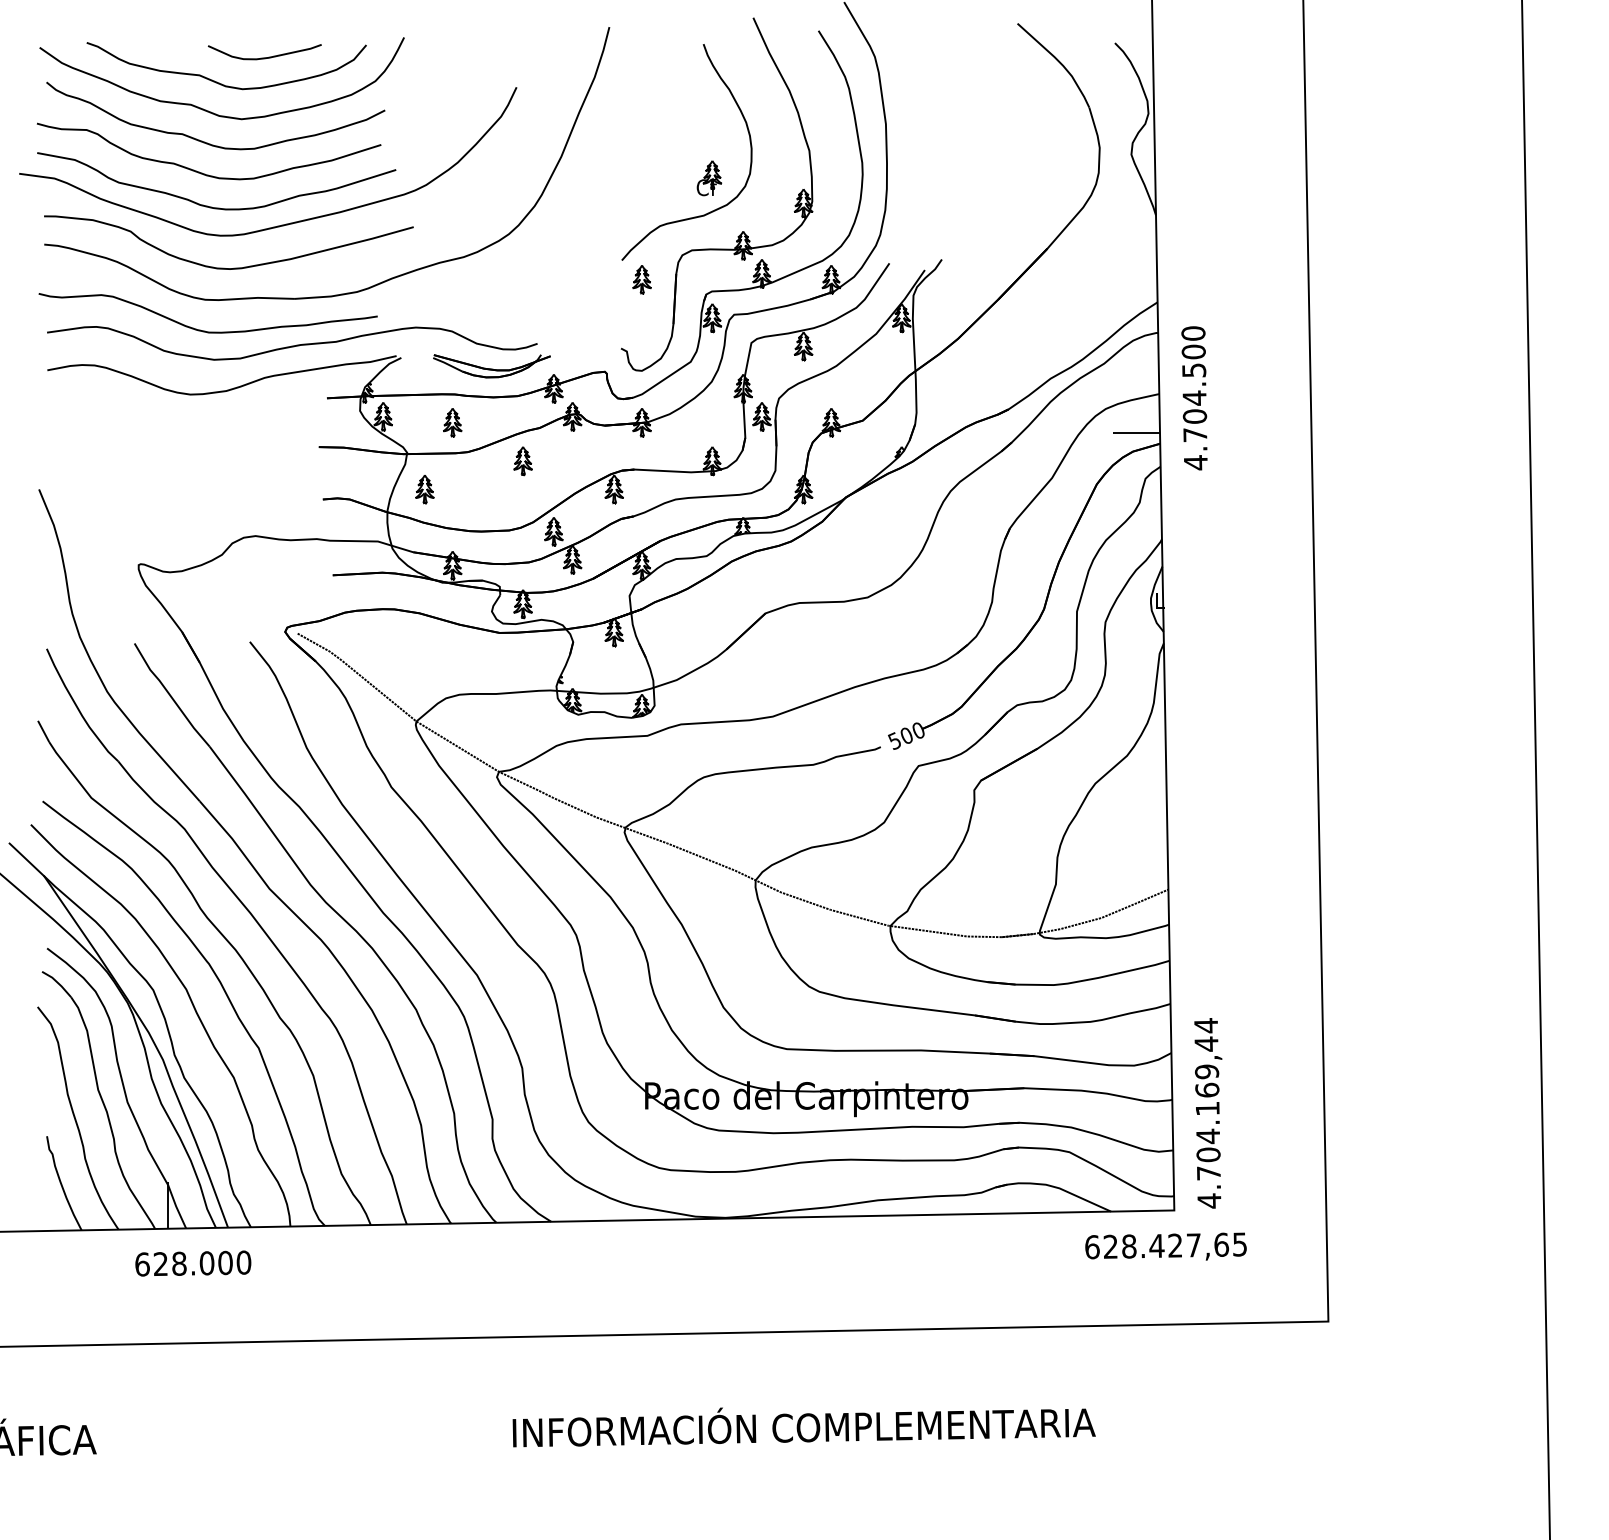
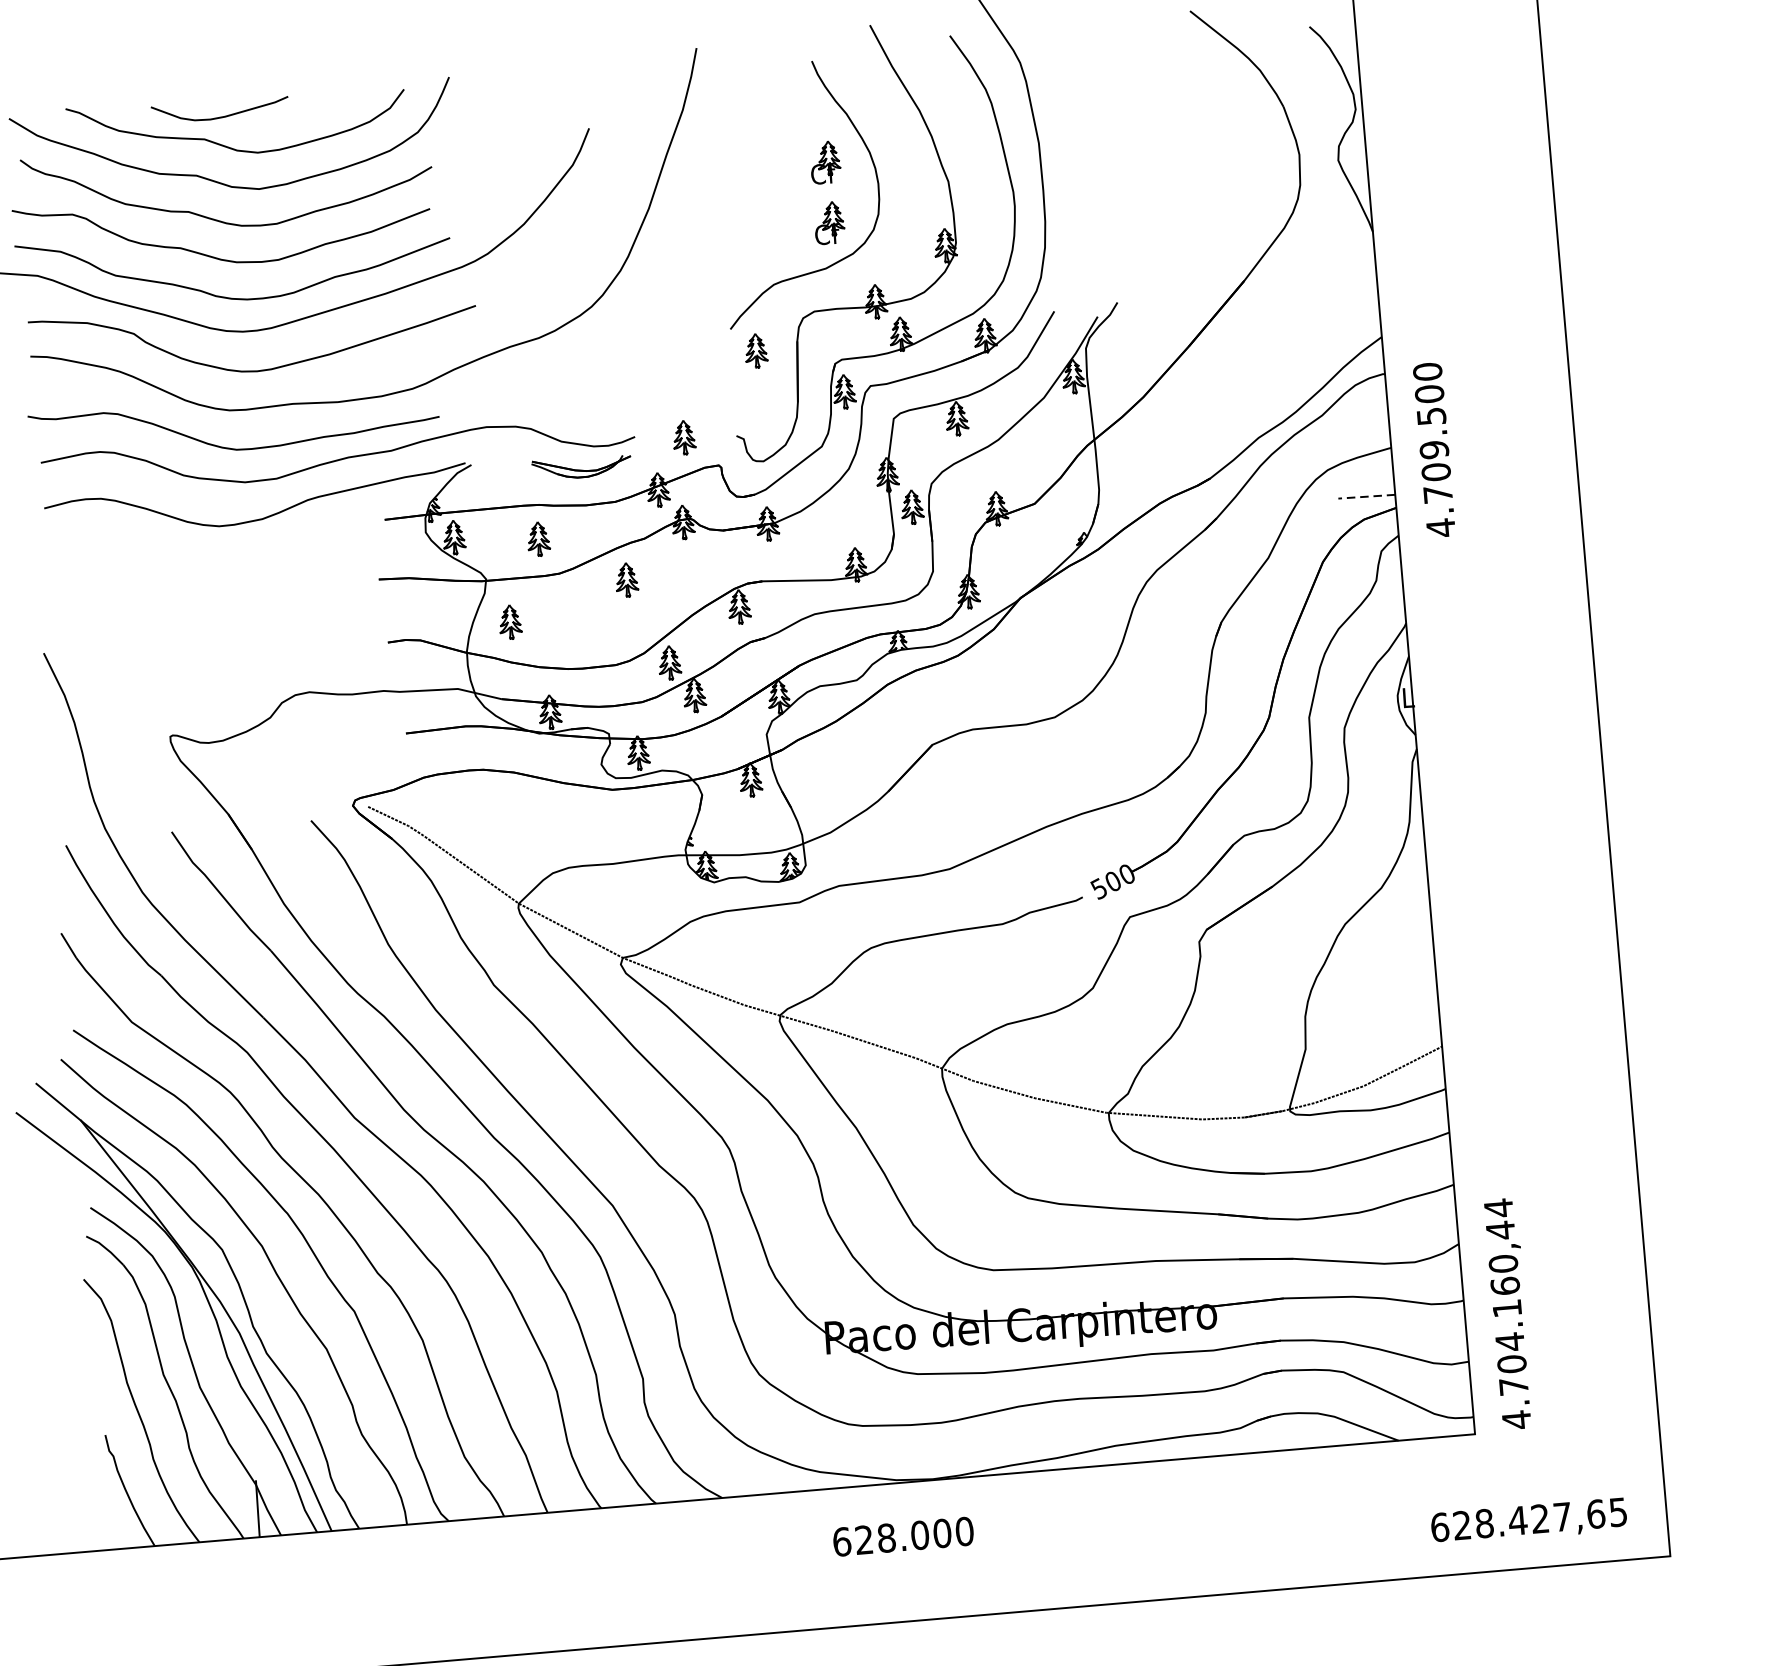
curve: (264, 57) -> (220, 116), moved
part: (709, 128) -> (825, 162), added
part: (577, 347) -> (683, 438), added
part: (491, 366) -> (581, 468), size x0.7
text: (1194, 397) -> (1434, 449), 4.704.500 -> 4.709.500
line: (1136, 432) -> (1366, 496), solid -> dashed
text: (1207, 1071) -> (1504, 1263), 4.704.169,44 -> 4.704.160,44
text: (1165, 1246) -> (1528, 1520), moved
text: (193, 1263) -> (903, 1536), moved

